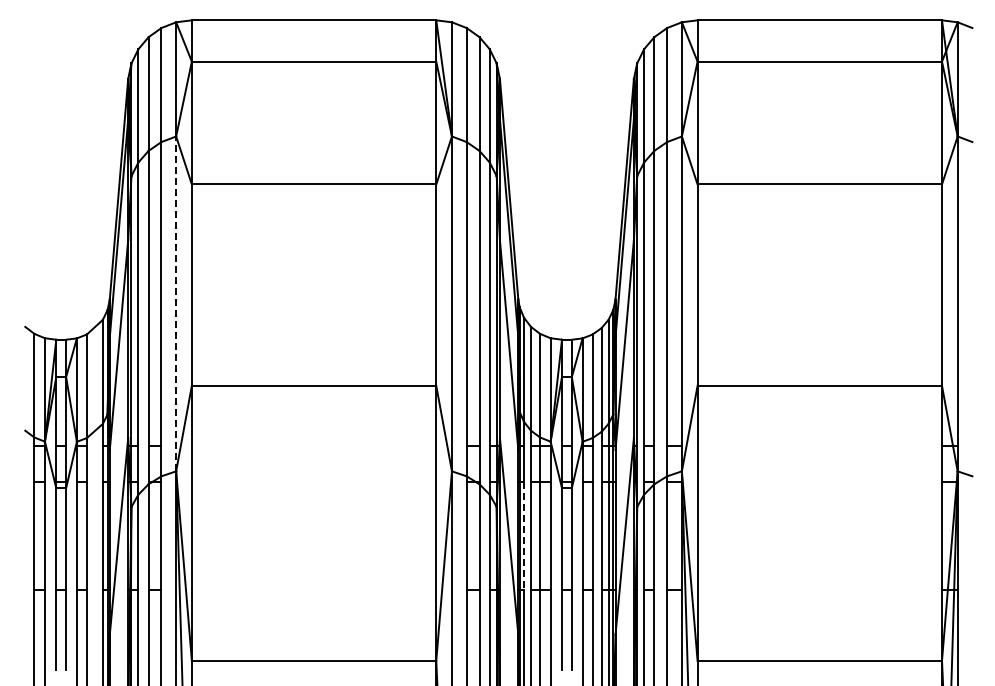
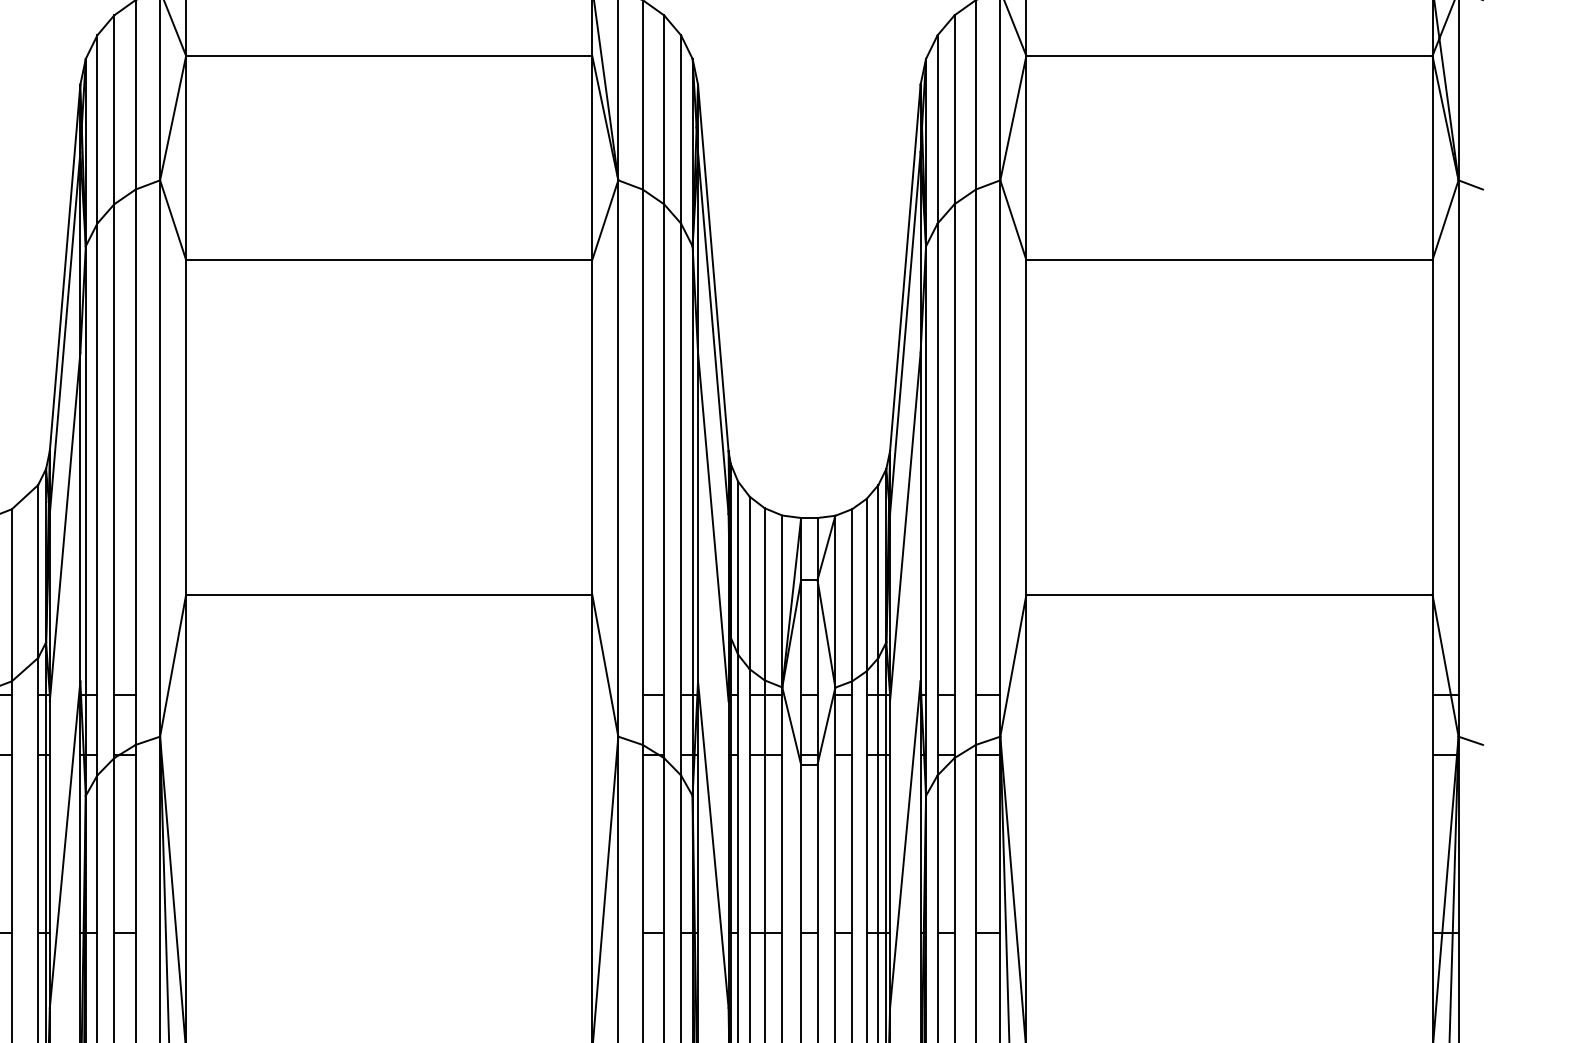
line: (176, 303) -> (160, 457), dashed -> solid
line: (524, 535) -> (738, 843), dashed -> solid

